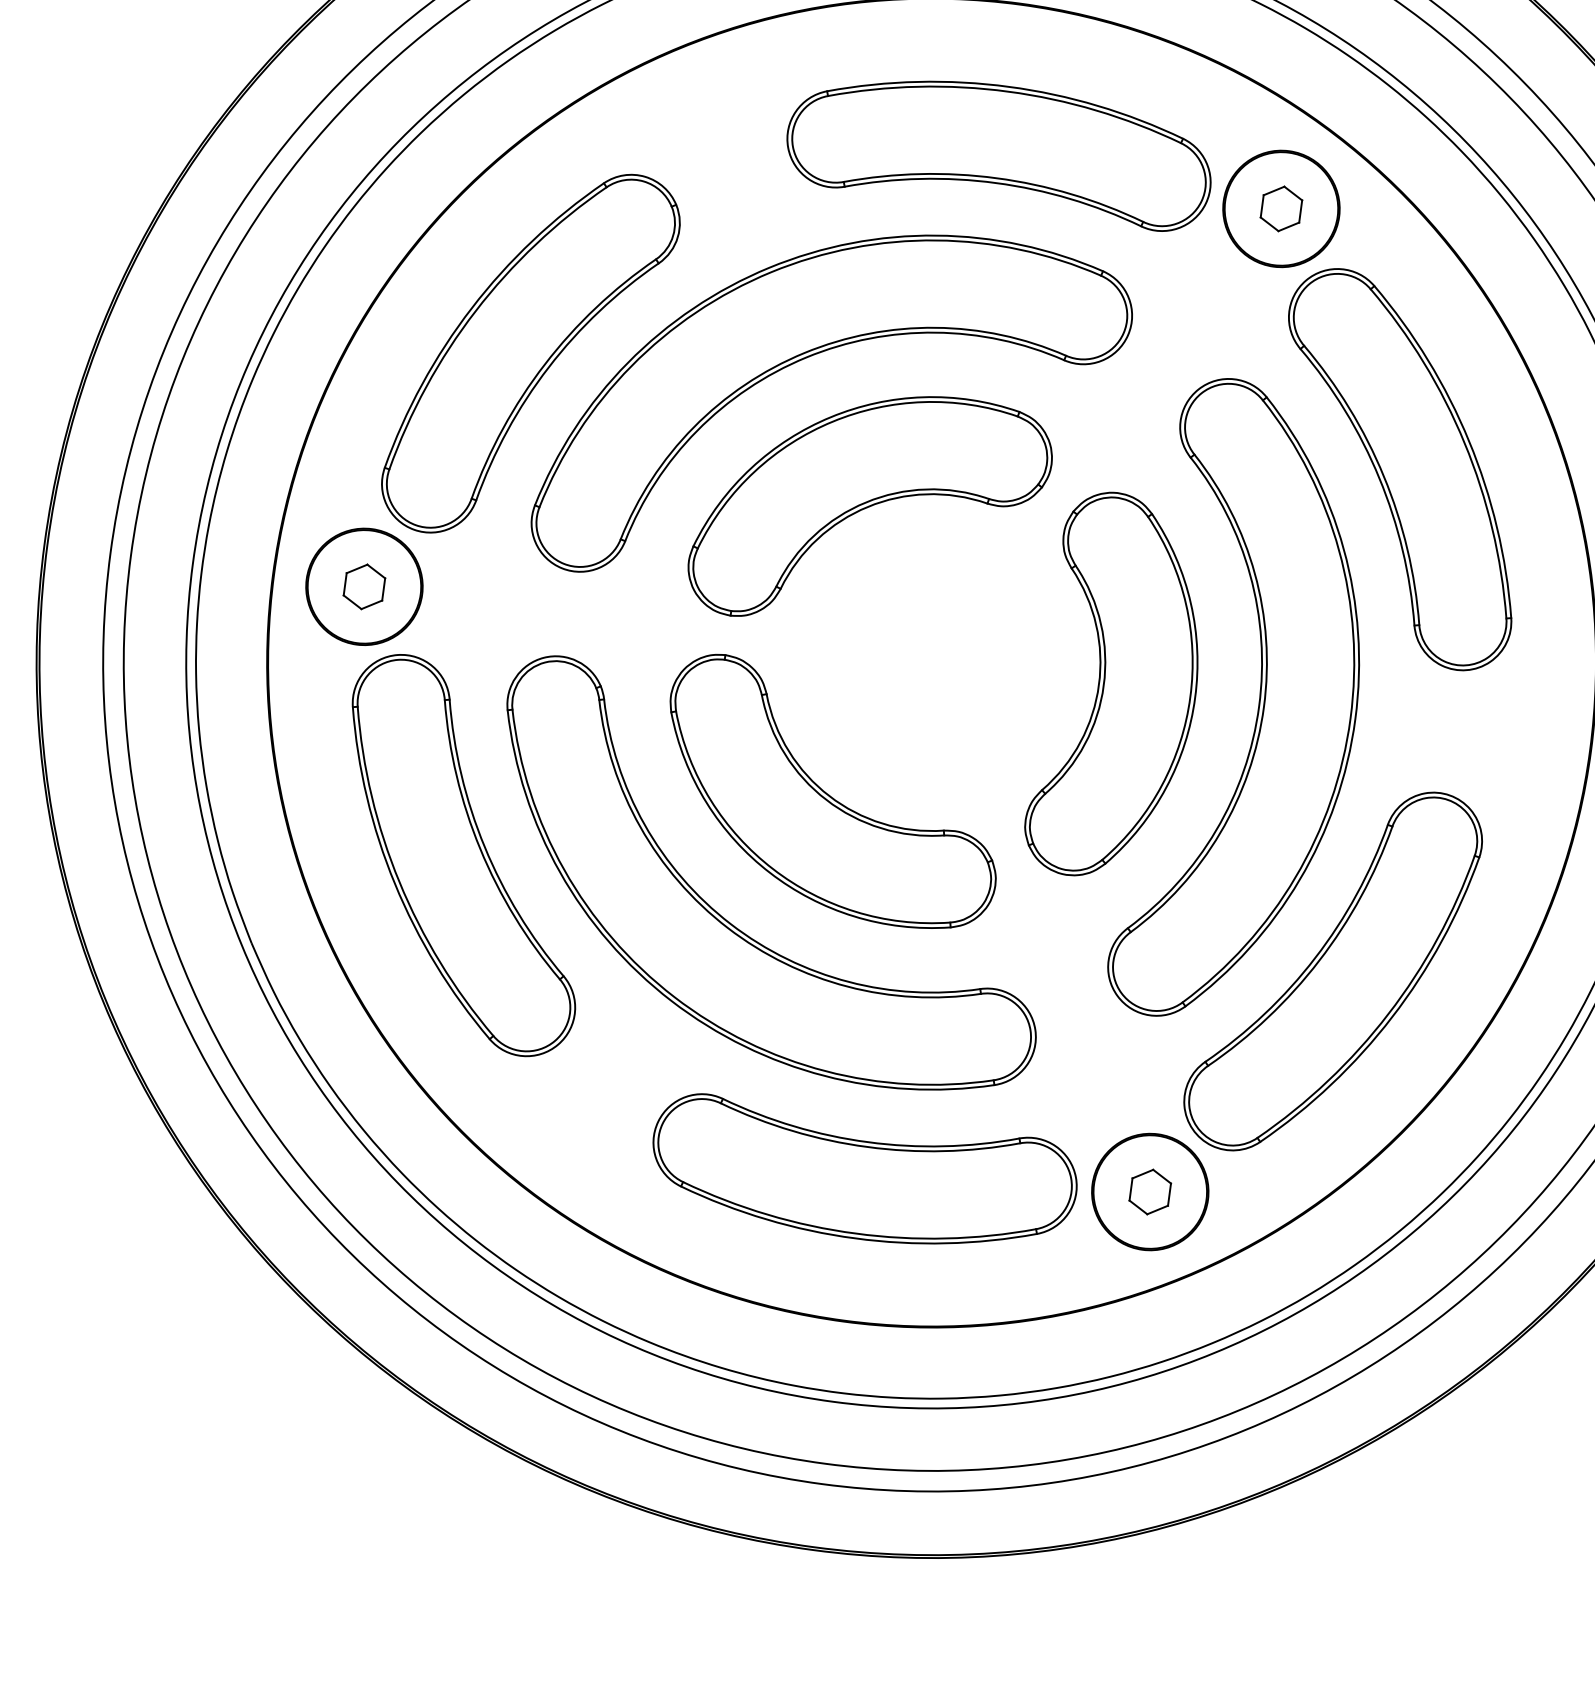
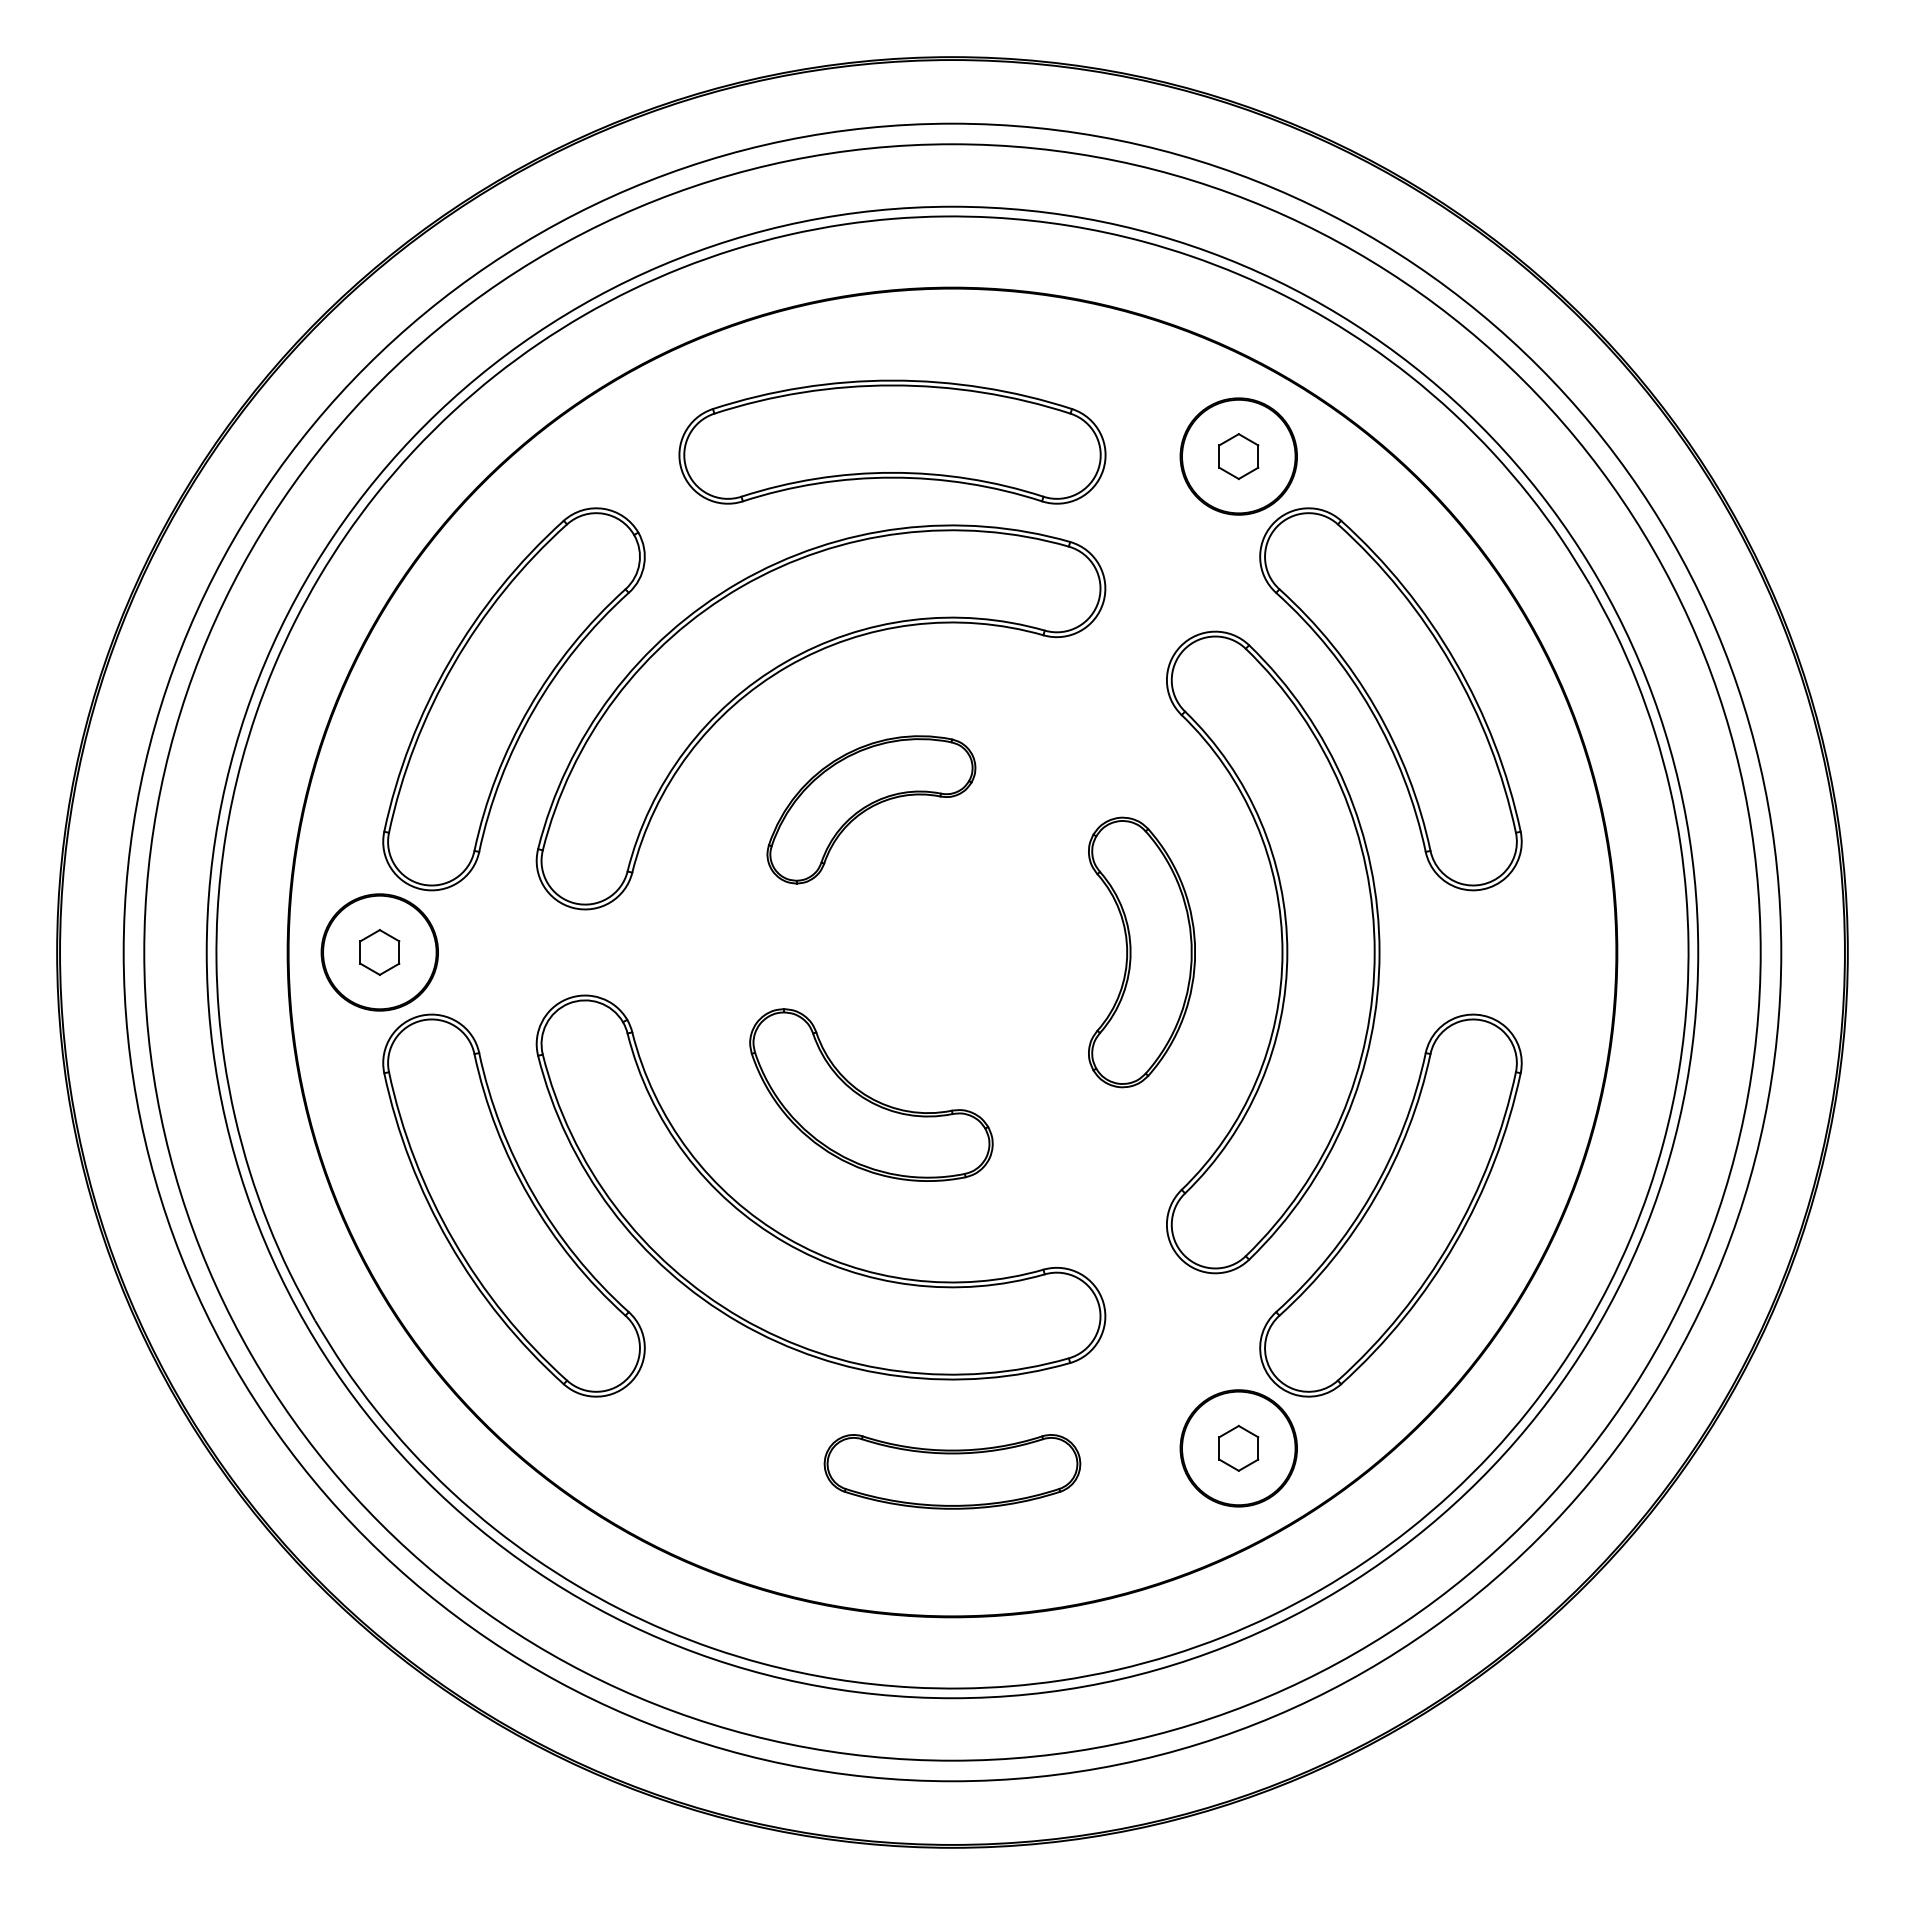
part: (1000, 147) -> (892, 441), moved
part: (870, 510) -> (871, 809), size x0.6
part: (1119, 687) -> (1141, 952), size x0.7
part: (833, 792) -> (871, 1094), size x0.7
part: (863, 1177) -> (952, 1471), size x0.6

